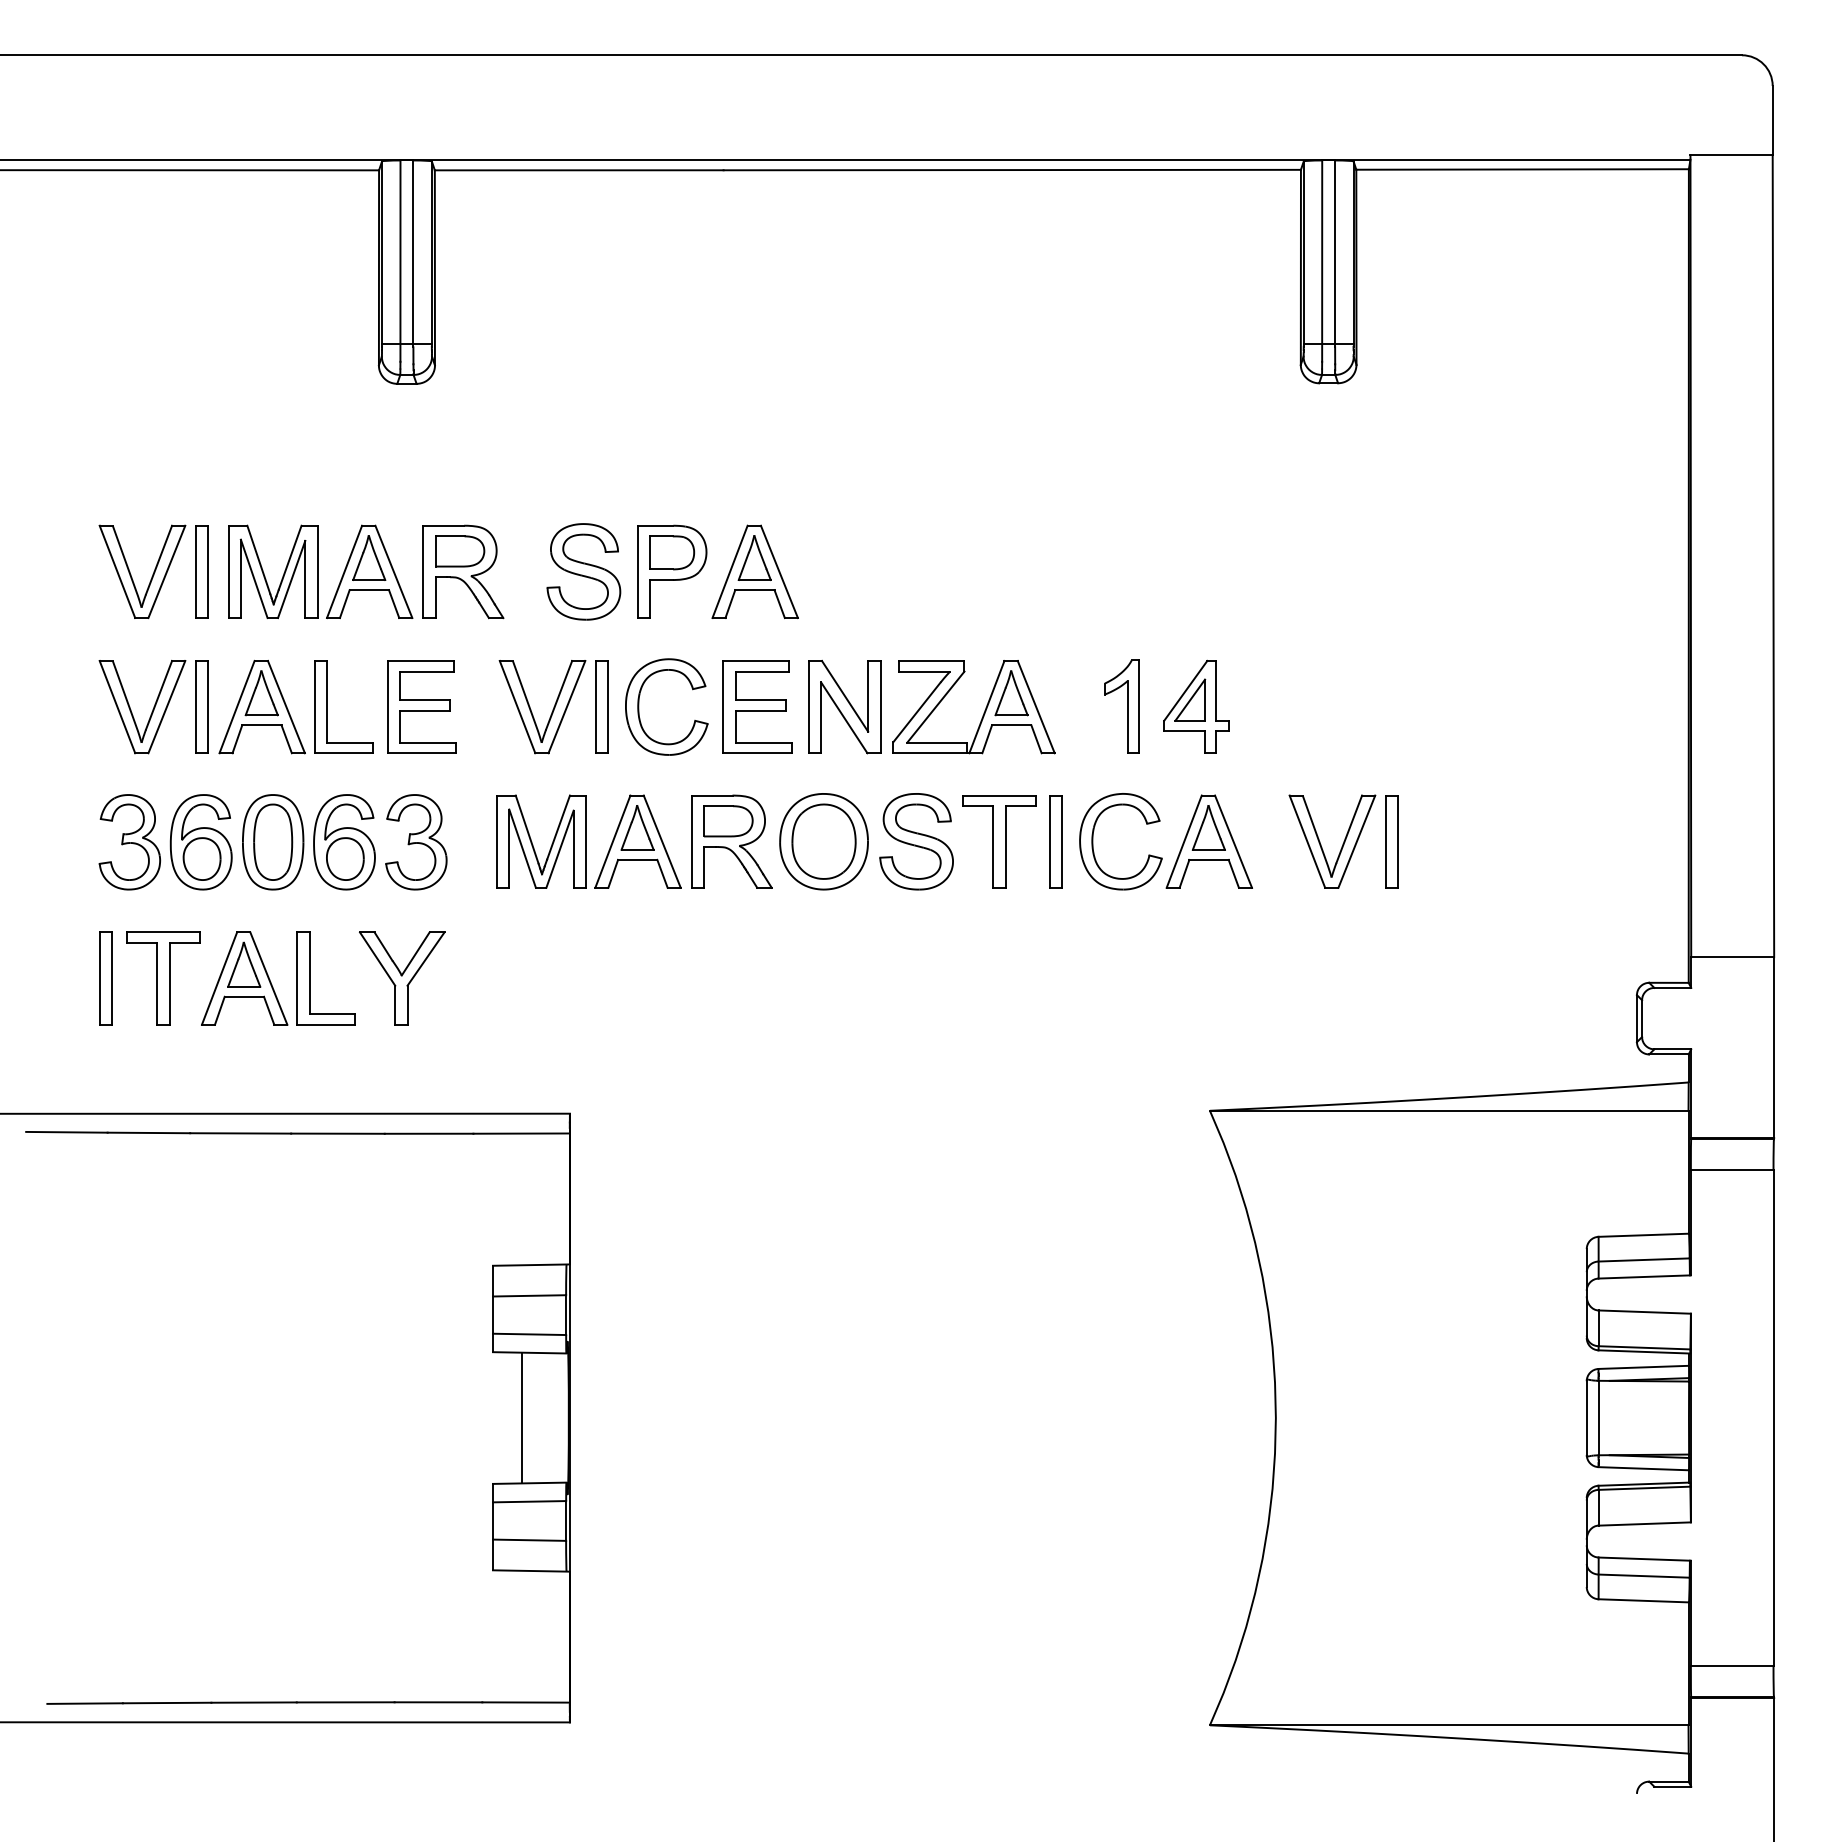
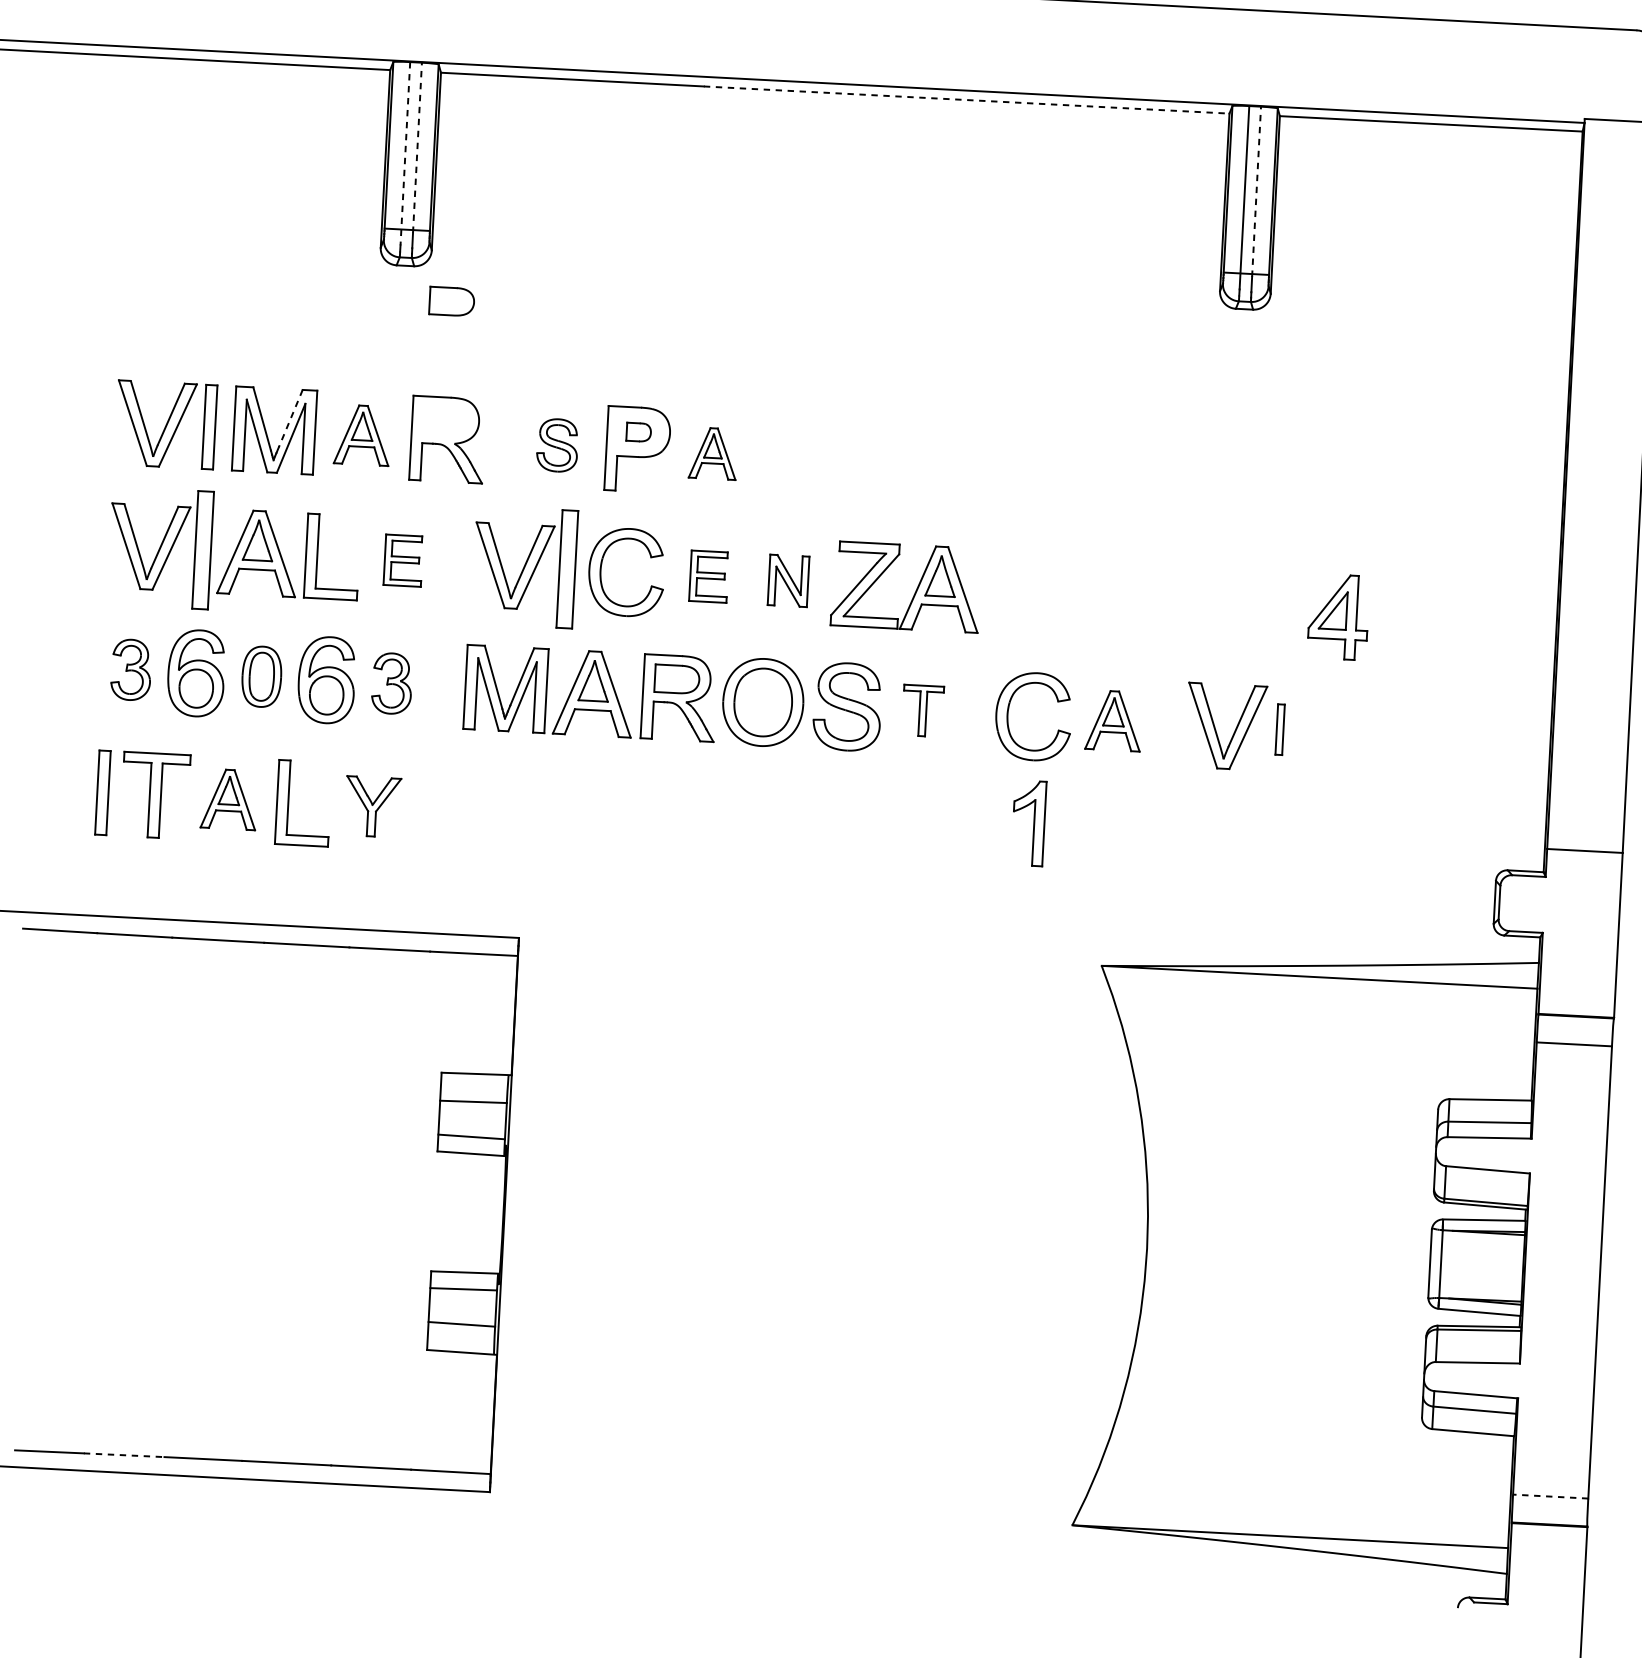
line: (1012, 170) -> (966, 100), solid -> dashed
line: (413, 253) -> (417, 147), solid -> dashed
line: (1335, 253) -> (1256, 191), solid -> dashed
line: (400, 261) -> (405, 154), solid -> dashed
part: (460, 551) -> (452, 301), moved
part: (672, 552) -> (639, 431), size x0.6
line: (290, 558) -> (291, 419), solid -> dashed
part: (369, 571) -> (362, 434), size x0.7
part: (583, 571) -> (557, 445), size x0.6
part: (754, 571) -> (712, 453), size x0.6
part: (201, 706) -> (202, 549), size x1.4
part: (421, 706) -> (403, 560), size x0.6
part: (601, 706) -> (567, 568), size x1.4
part: (757, 706) -> (709, 576), size x0.6
part: (844, 706) -> (788, 580), size x0.6
part: (1121, 706) -> (1028, 823), moved
part: (1196, 706) -> (1338, 616), moved
part: (999, 841) -> (923, 710), size x0.6
part: (1055, 841) -> (973, 713), removed
part: (1208, 841) -> (1113, 720), size x0.7
part: (1391, 841) -> (1279, 729), size x0.6
part: (129, 842) -> (130, 670), size x0.7
part: (273, 842) -> (262, 676), size x0.7
part: (416, 842) -> (392, 683), size x0.7
part: (244, 978) -> (229, 799), size x0.7
part: (402, 978) -> (372, 806), size x0.7
line: (522, 1417) -> (461, 1212), removed
line: (1731, 1666) -> (1550, 1496), solid -> dashed
line: (167, 1703) -> (124, 1455), solid -> dashed

